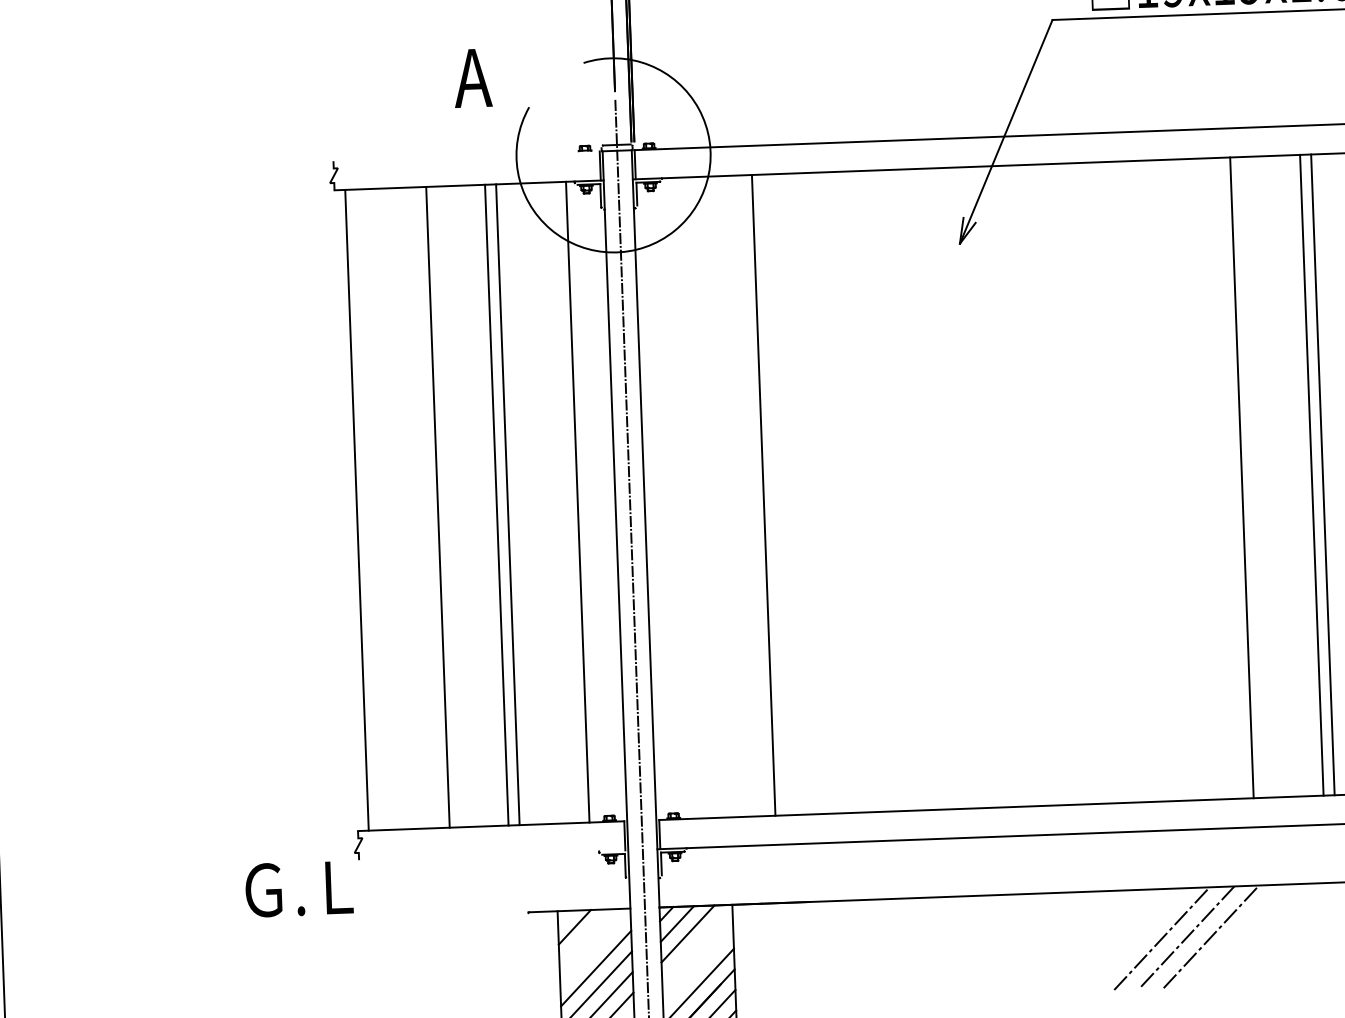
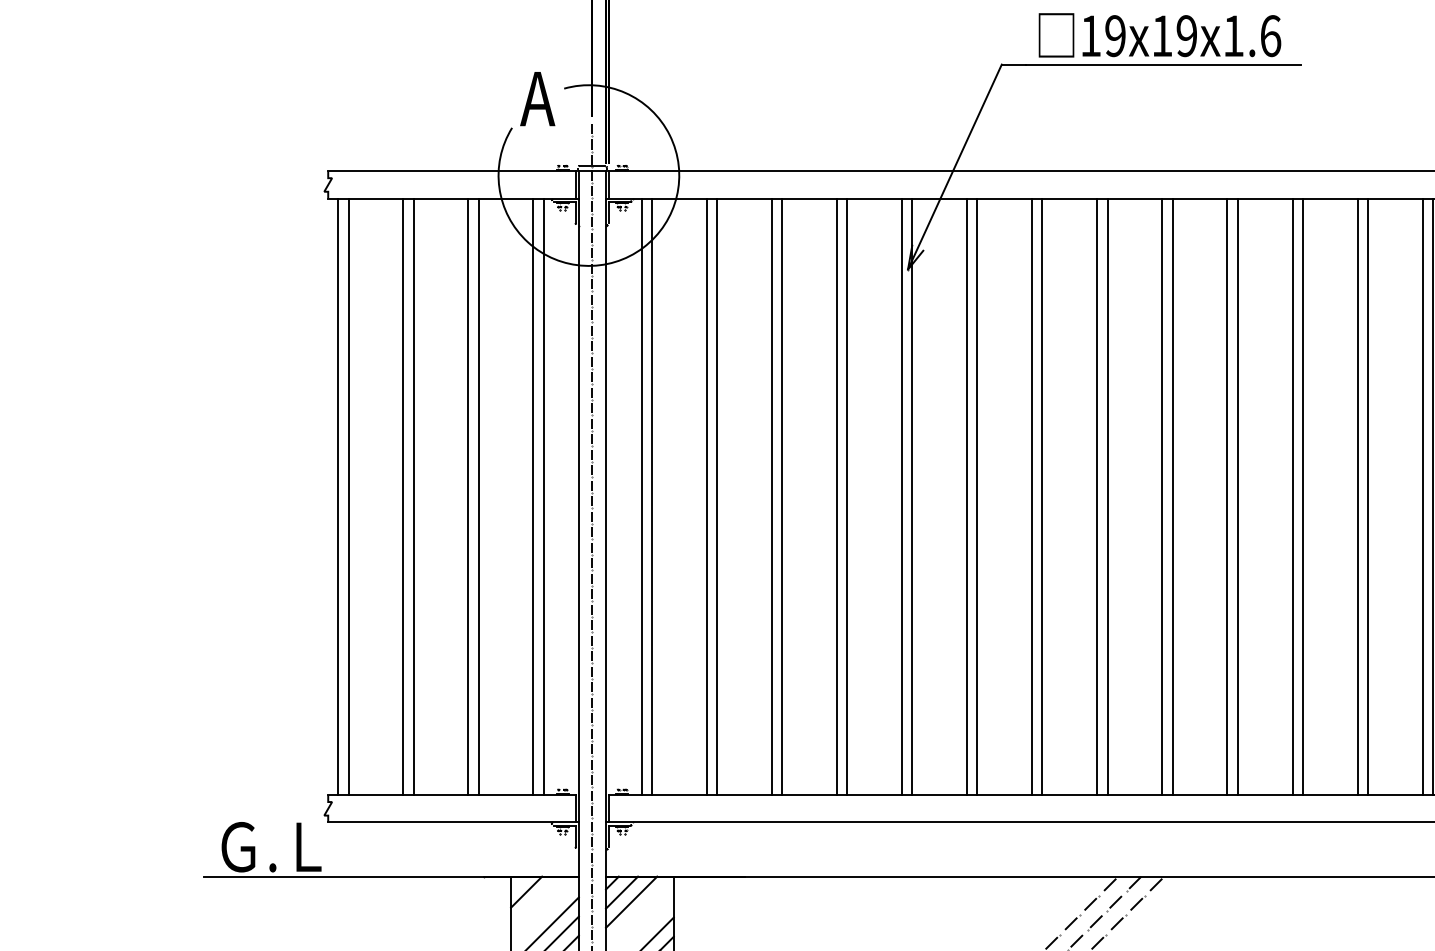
text: (472, 78) -> (537, 99), moved
line: (466, 156) -> (452, 171), added
line: (1252, 477) -> (1172, 496), added
line: (1172, 479) -> (1097, 496), added
line: (1183, 479) -> (1107, 496), added
line: (1102, 482) -> (1032, 496), added
line: (1113, 482) -> (1042, 496), added
line: (1043, 484) -> (977, 496), added
line: (1032, 485) -> (967, 496), added
line: (961, 487) -> (901, 496), added
line: (973, 487) -> (912, 496), added
line: (903, 489) -> (847, 496), added
line: (892, 490) -> (836, 496), added
line: (822, 492) -> (771, 496), added
line: (834, 492) -> (782, 496), added
line: (752, 495) -> (706, 496), added
line: (682, 497) -> (641, 496), added
line: (693, 497) -> (651, 496), added
line: (566, 502) -> (533, 496), added
line: (427, 507) -> (403, 496), added
line: (368, 509) -> (348, 496), added
line: (493, 855) -> (453, 822), added
line: (428, 915) -> (390, 876), added

